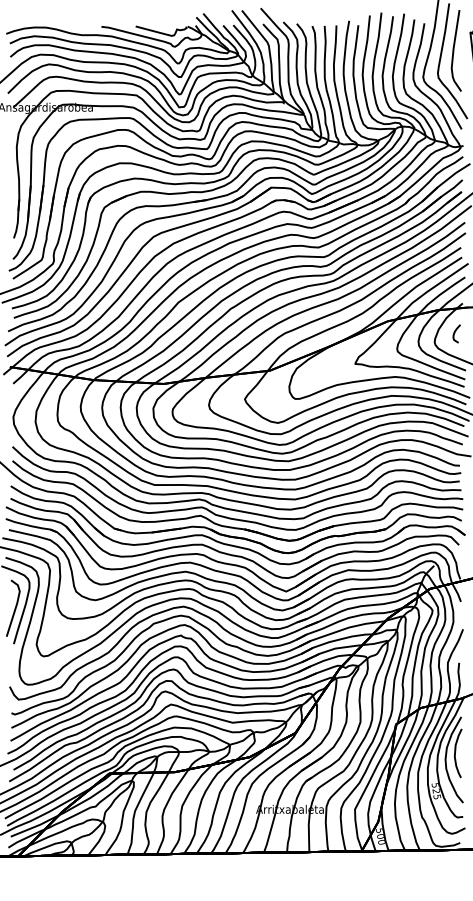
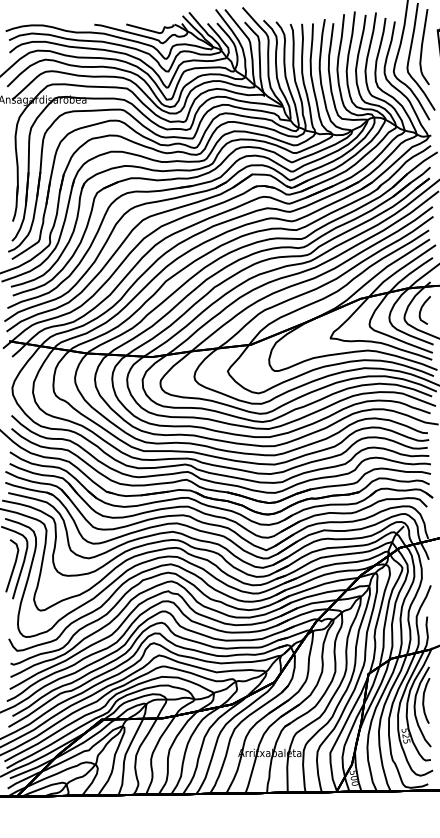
part: (456, 333) -> (424, 310), size x1.67

